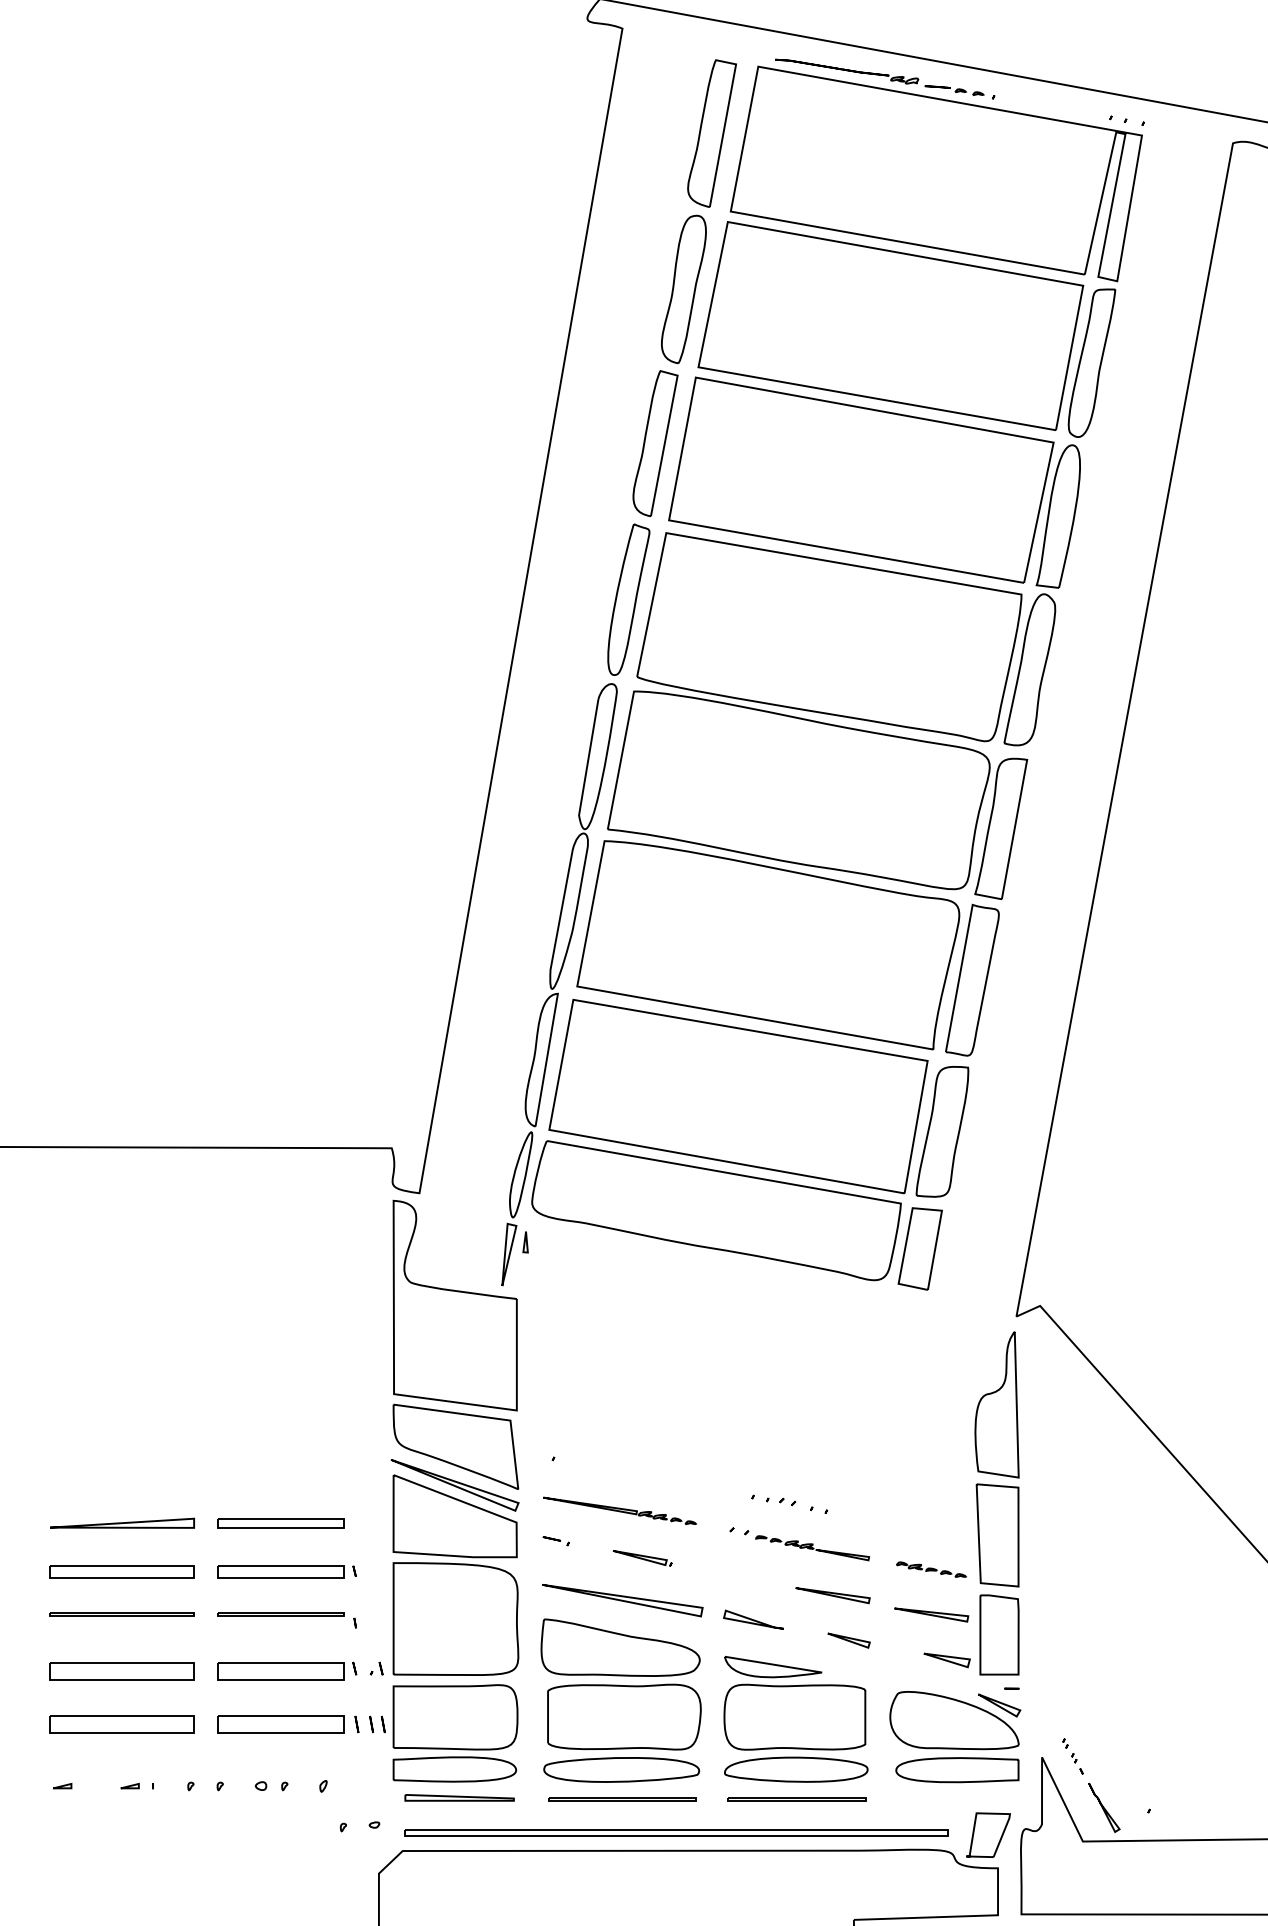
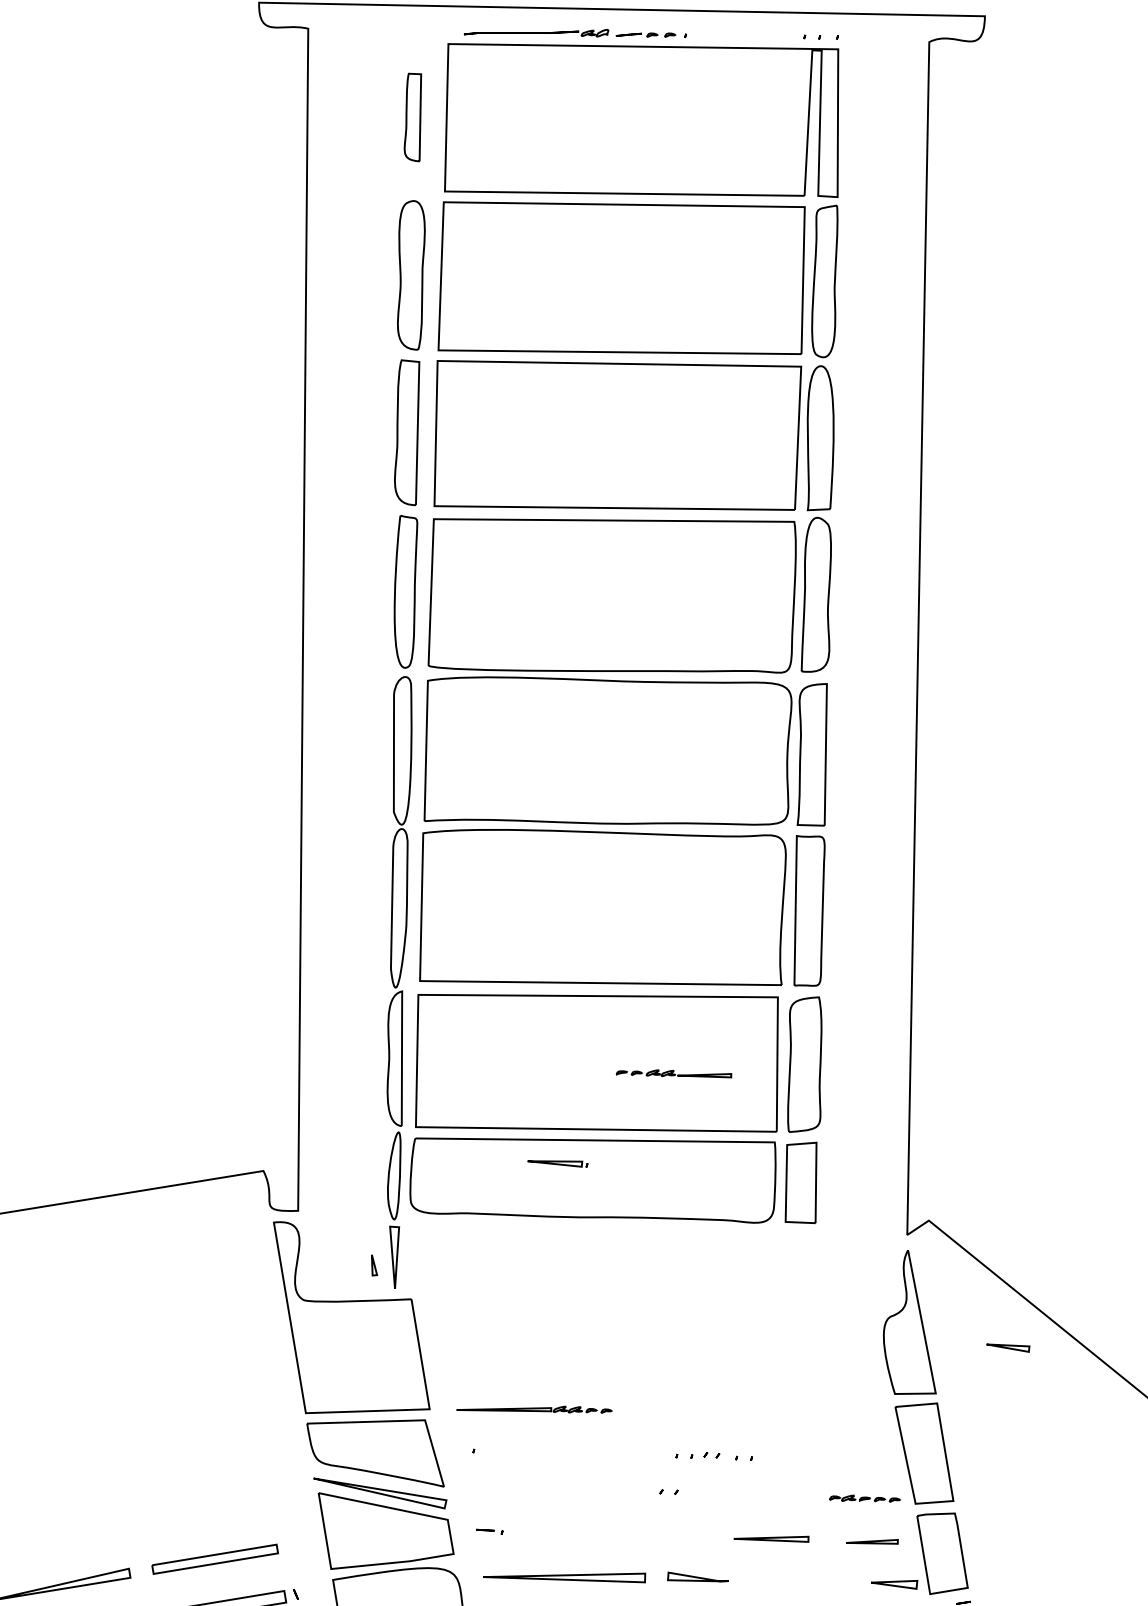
part: (711, 133) -> (413, 117), size x0.6
part: (525, 1242) -> (373, 1265), moved
part: (620, 1510) -> (534, 1410), moved
part: (812, 1548) -> (674, 1074), moved
part: (642, 1558) -> (558, 1164), moved
part: (931, 1614) -> (872, 1542), size x0.7
part: (848, 1640) -> (1008, 1347), moved

